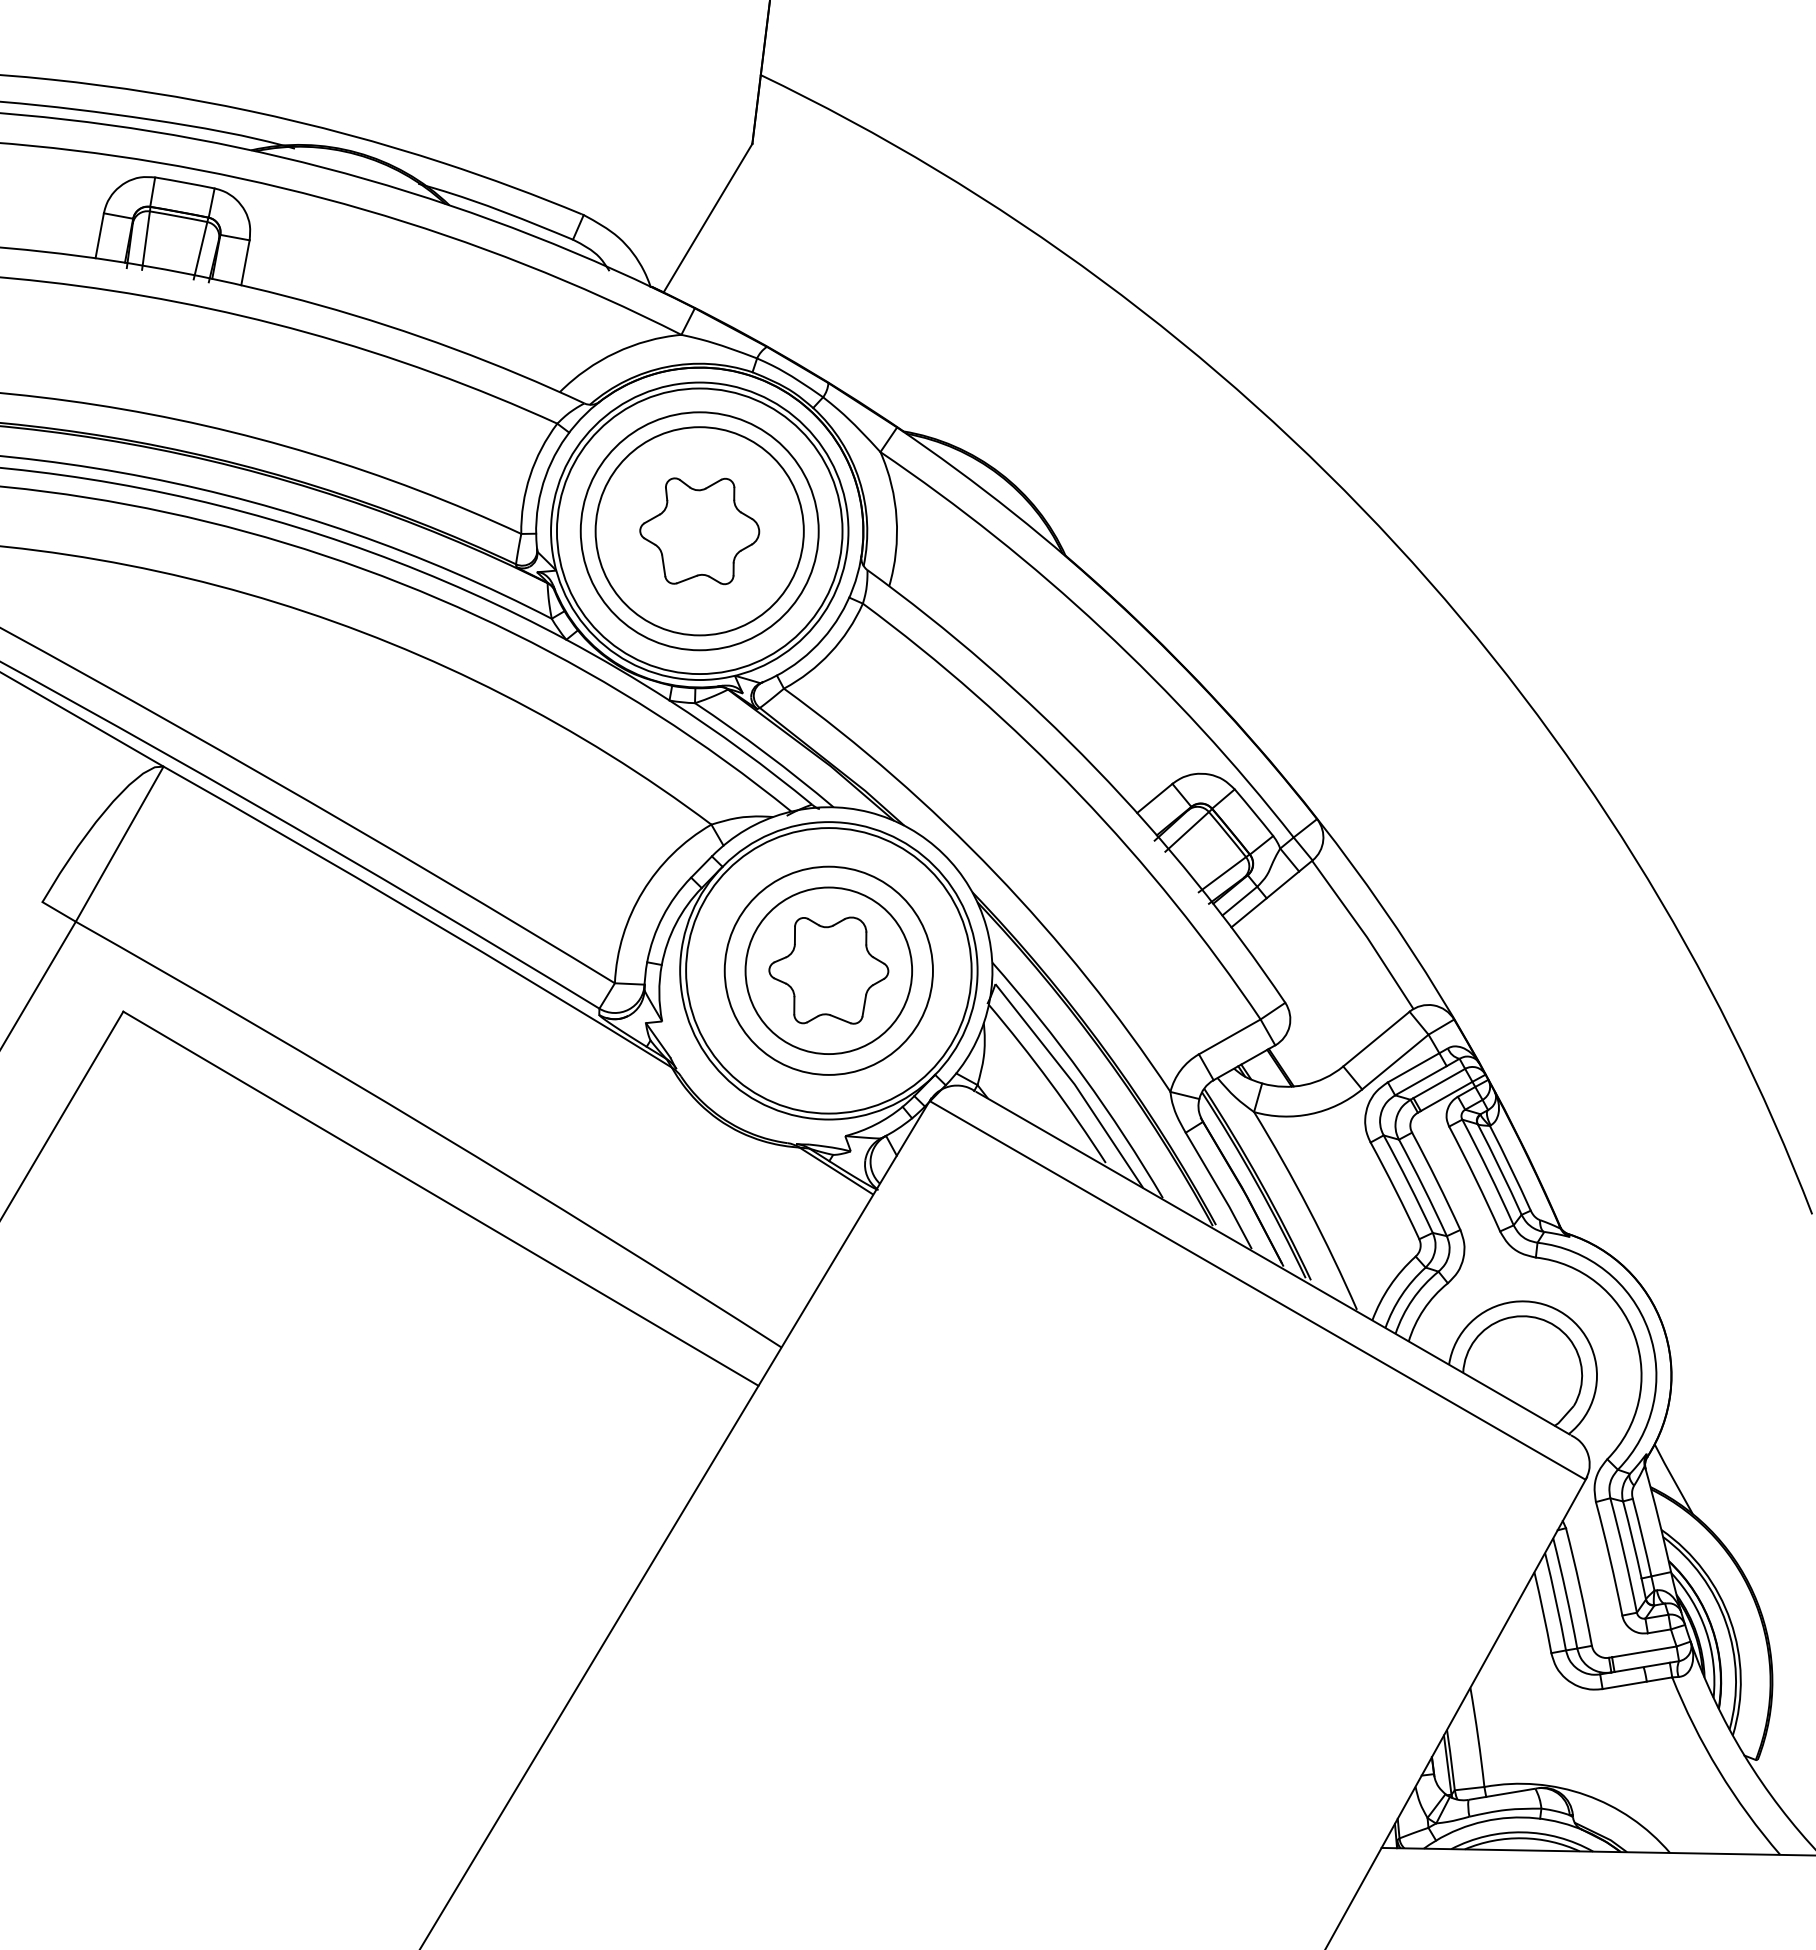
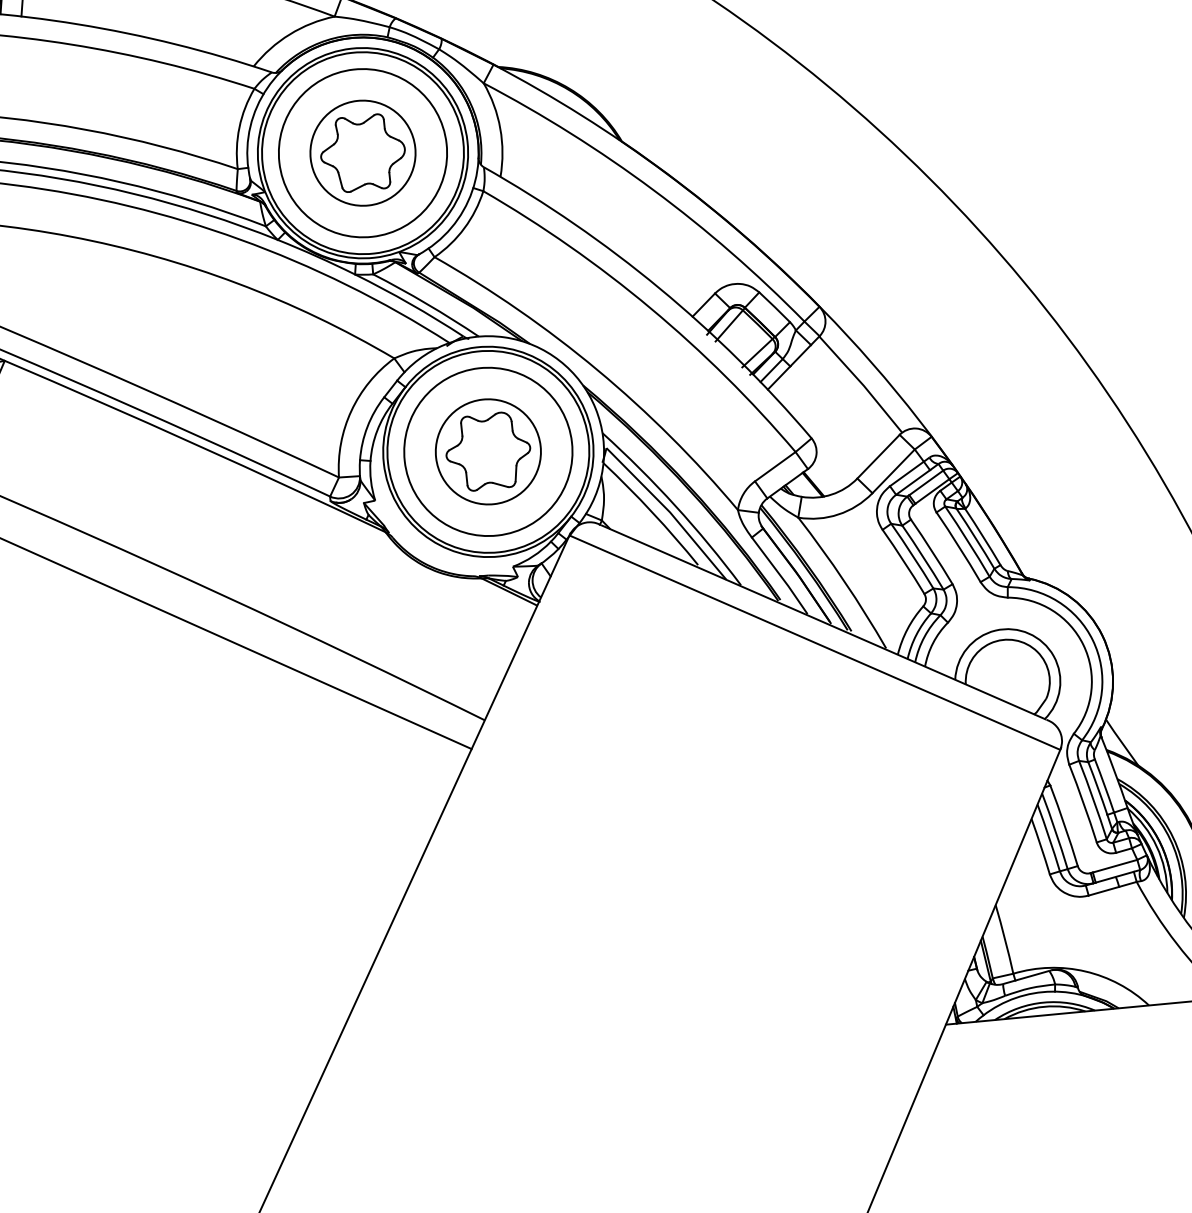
circle: (699, 530) -> (362, 152), size x0.71
circle: (828, 970) -> (488, 451), size x0.71
circle: (828, 970) -> (488, 451), size x1.43

